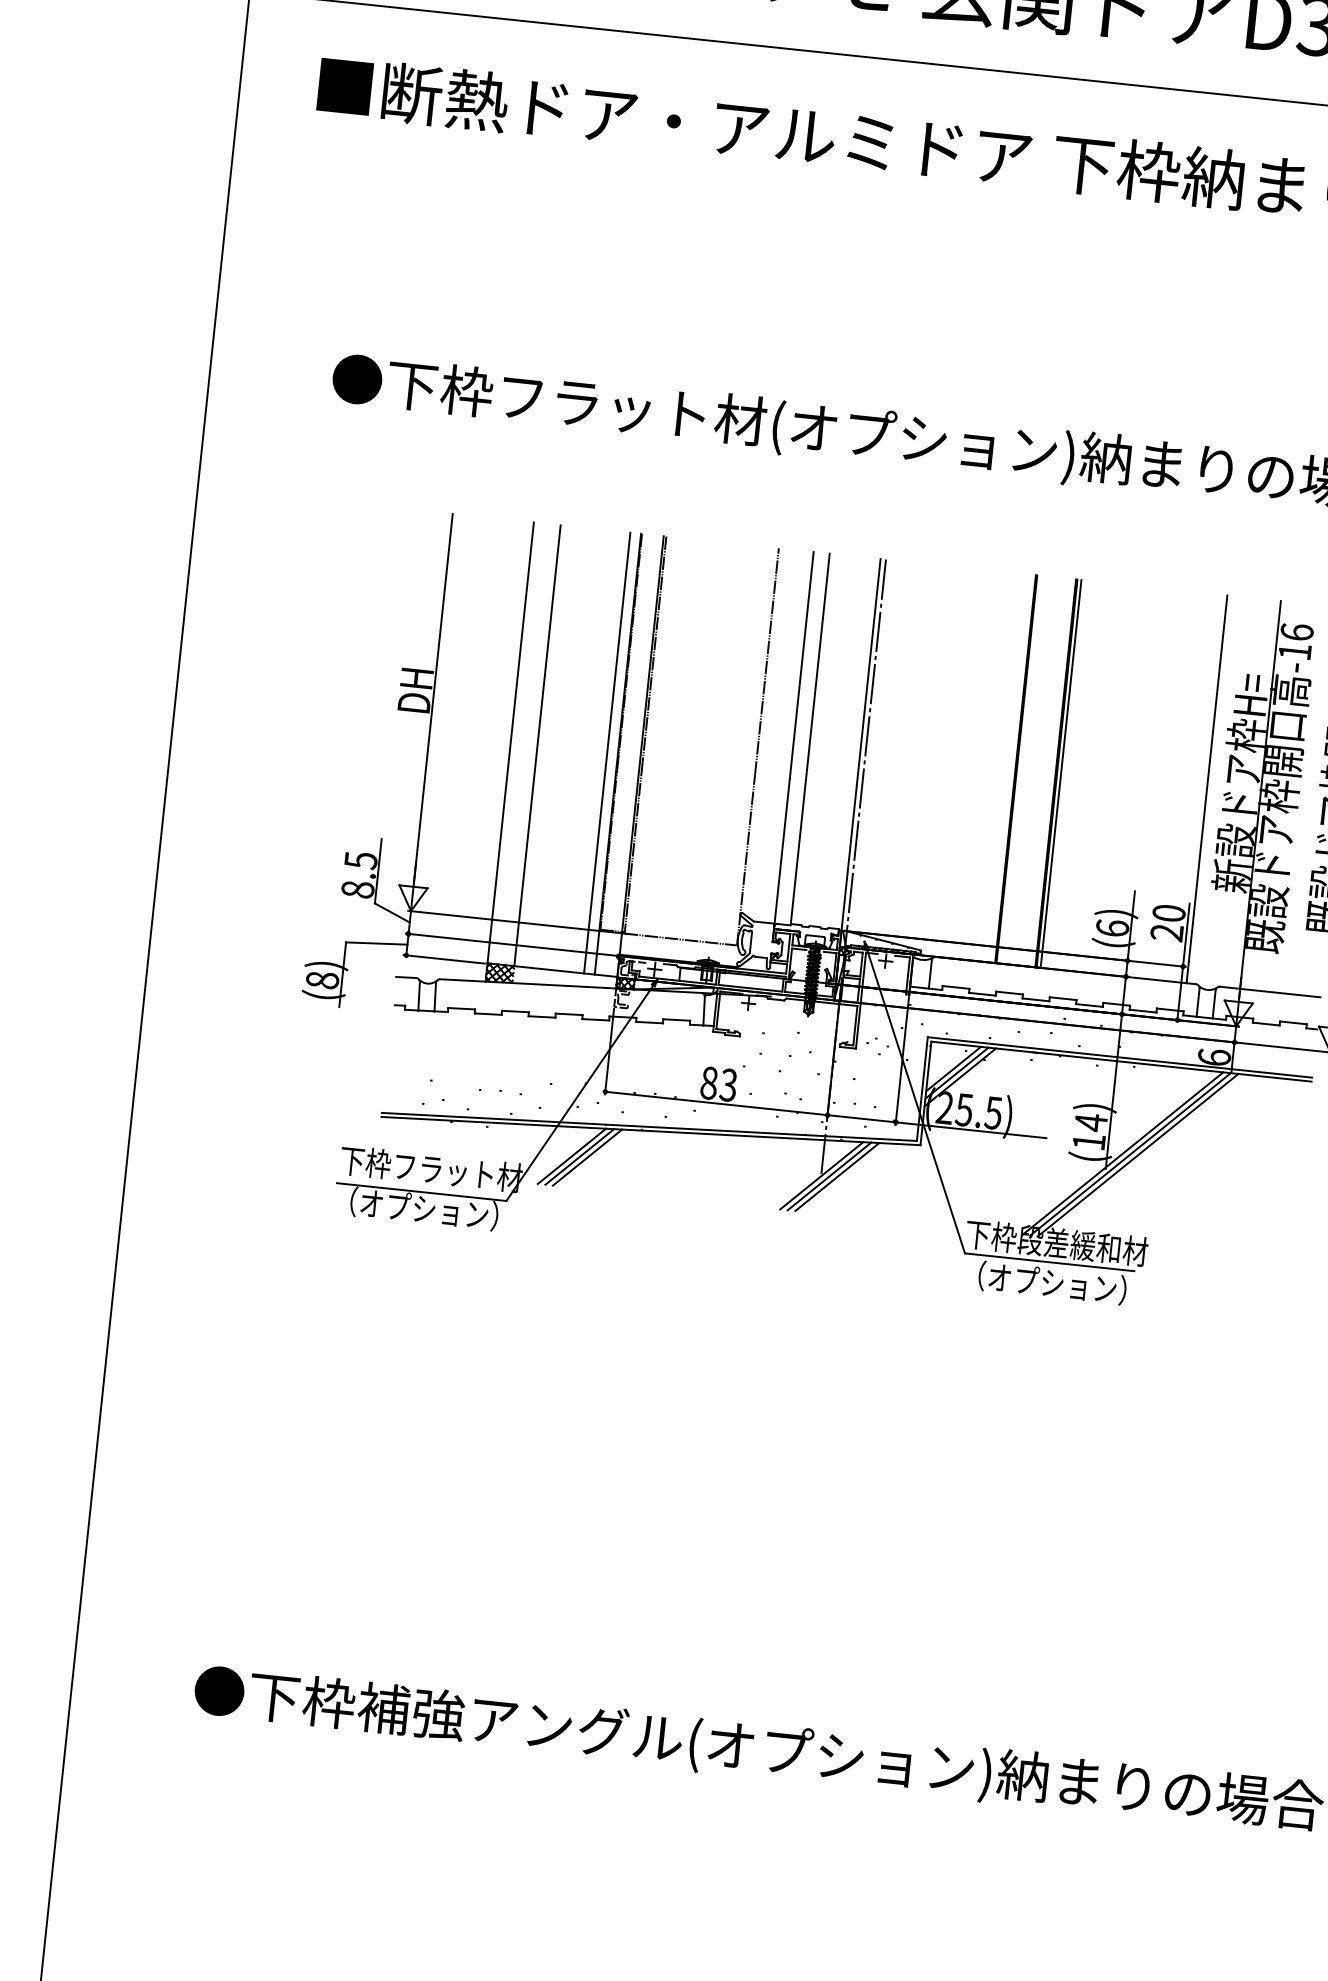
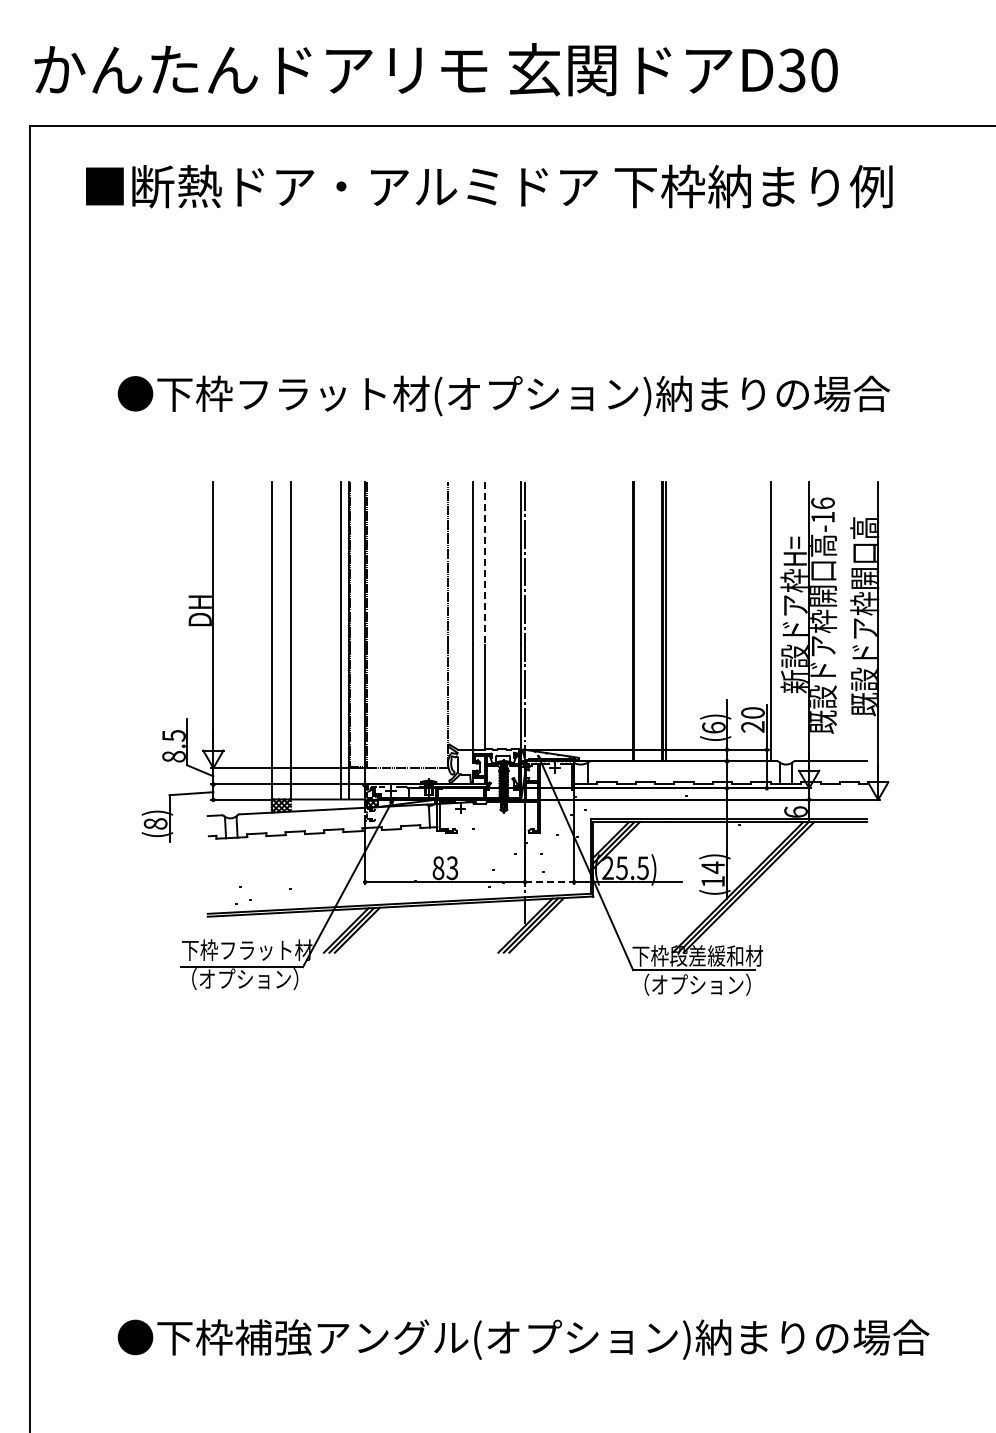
line: (817, 667) -> (484, 564), solid -> dashed
line: (861, 1119) -> (549, 882), solid -> dashed

